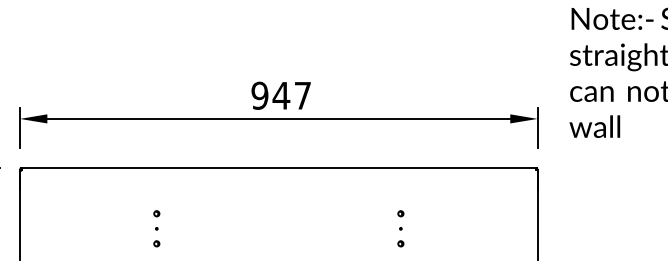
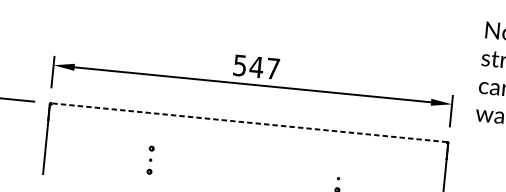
text: (259, 95) -> (239, 65), 947 -> 547
line: (278, 168) -> (248, 122), solid -> dashed
part: (400, 213) -> (339, 166), removed

